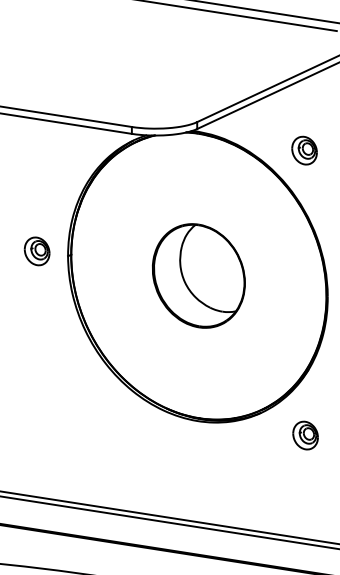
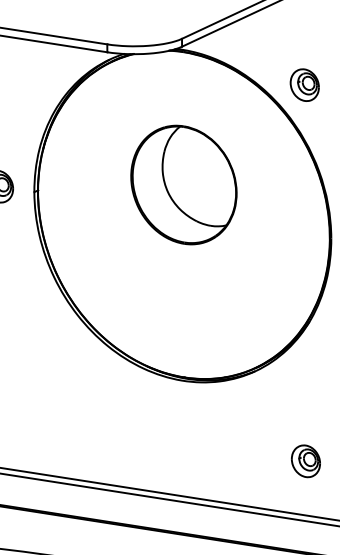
part: (304, 150) -> (304, 85), moved
part: (198, 275) -> (183, 184), moved
part: (305, 435) -> (305, 461), moved

